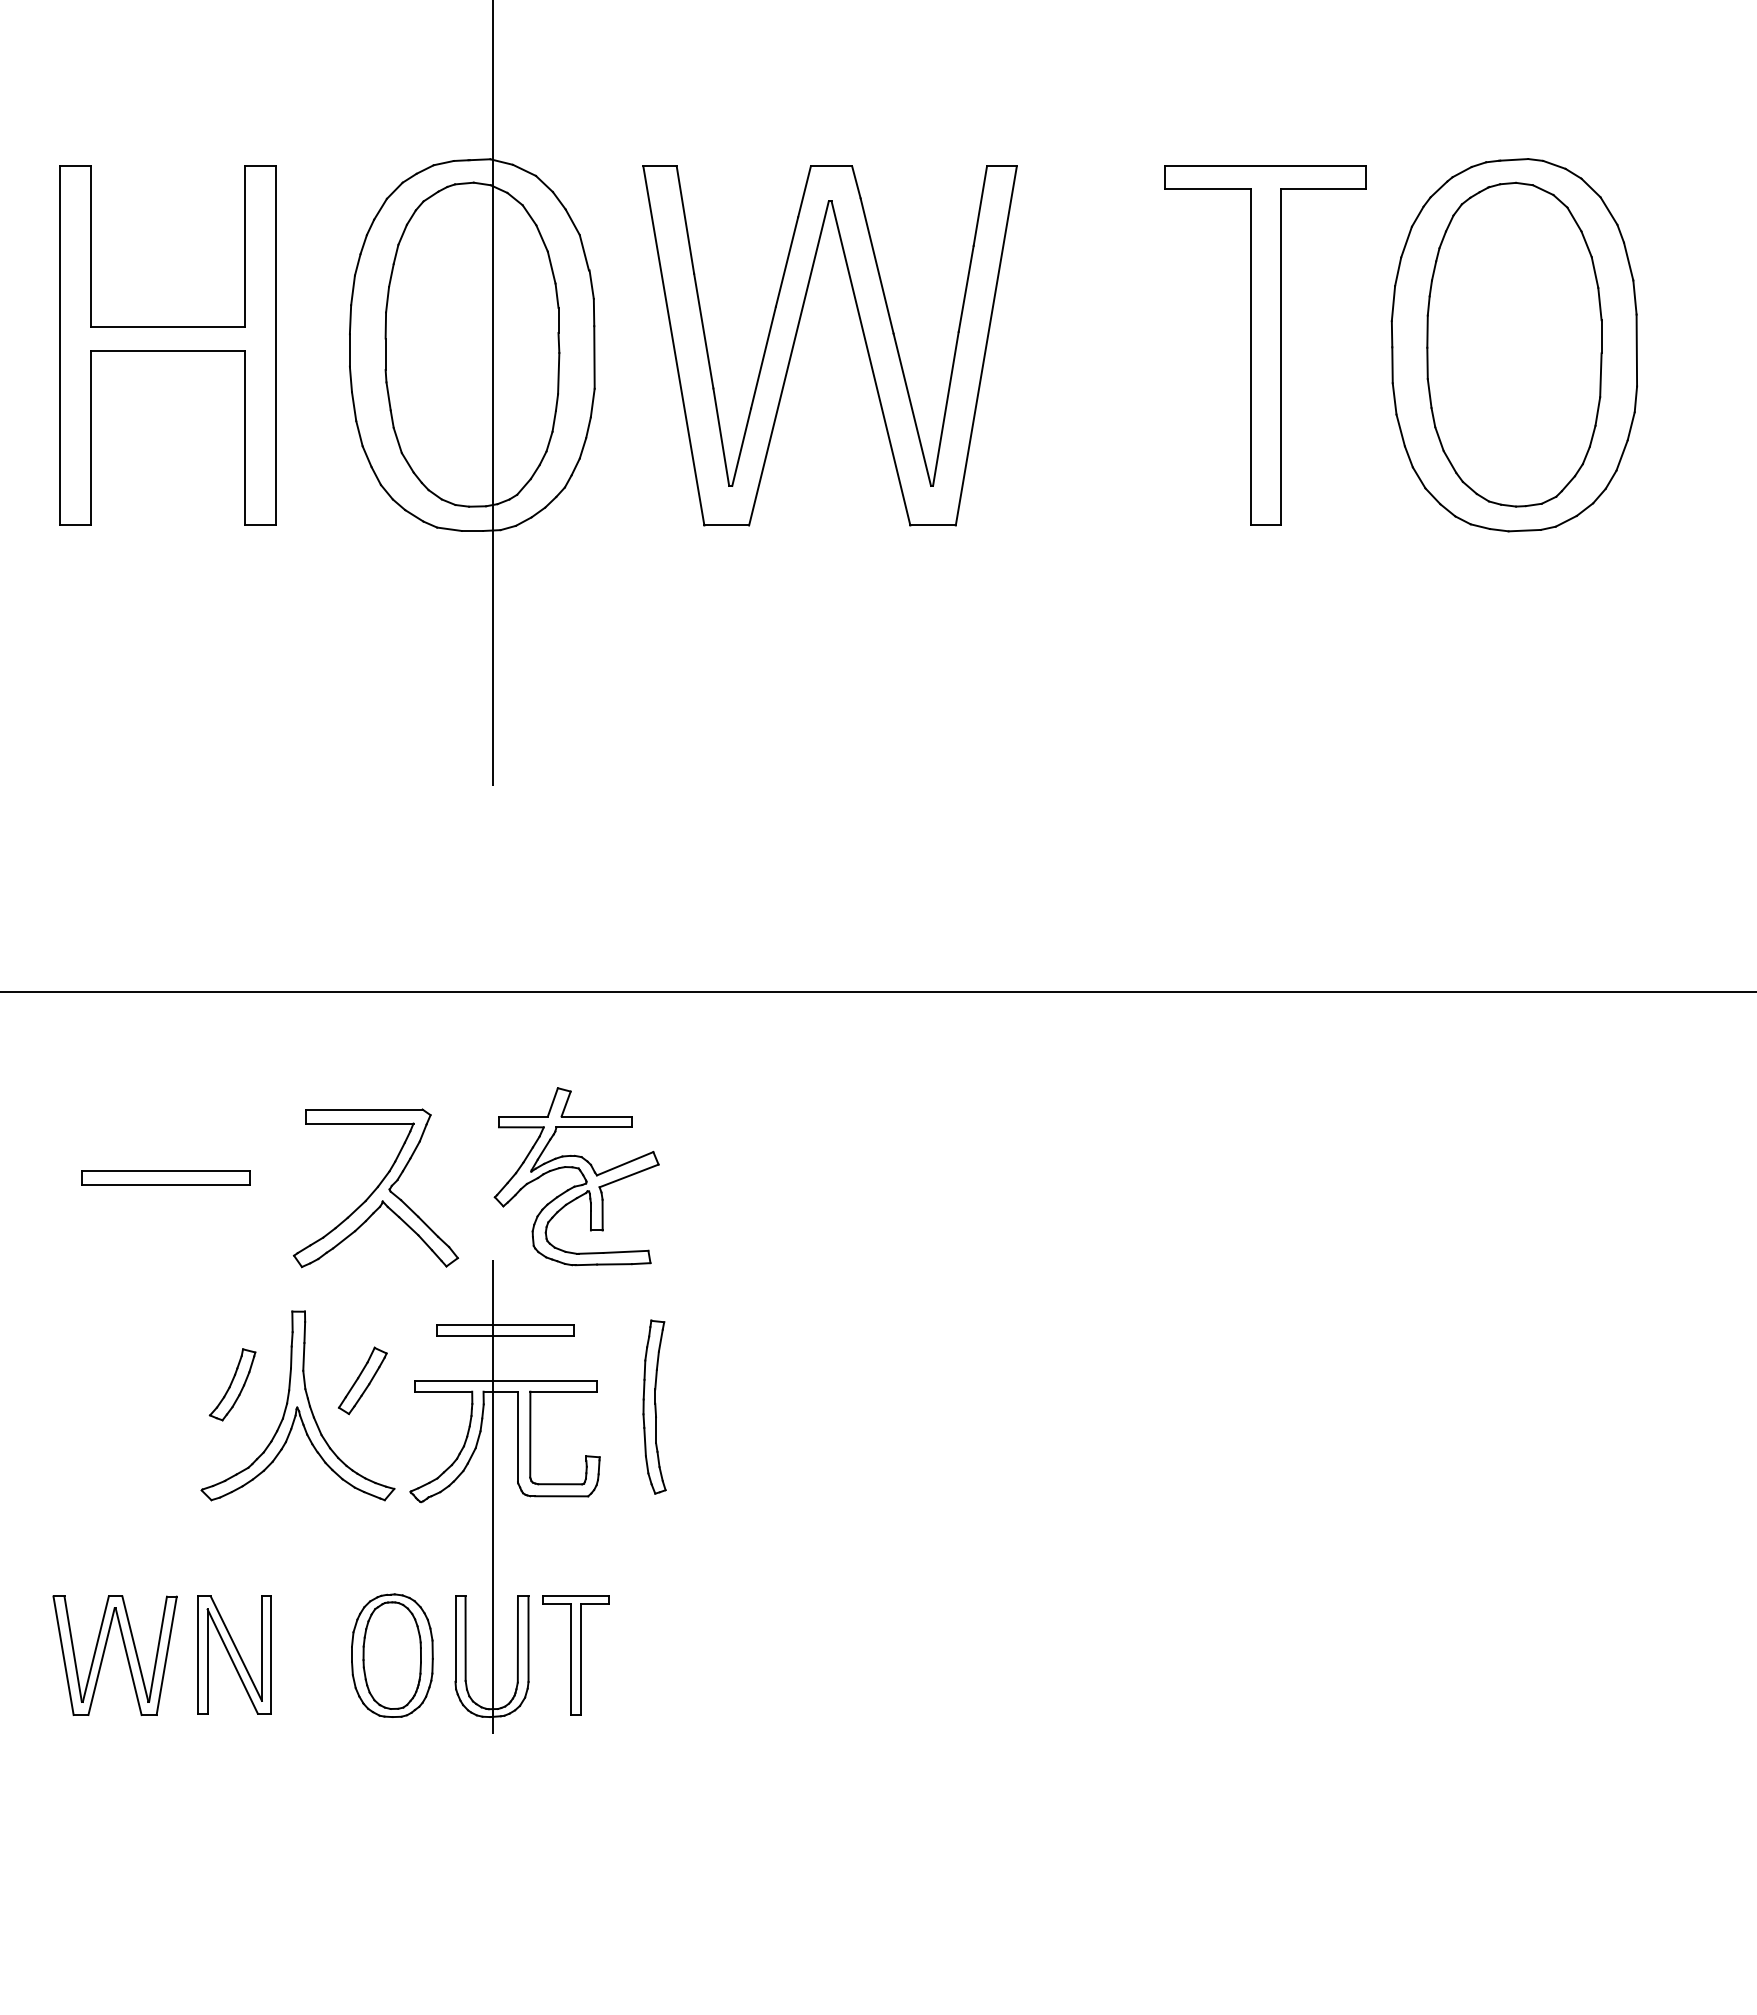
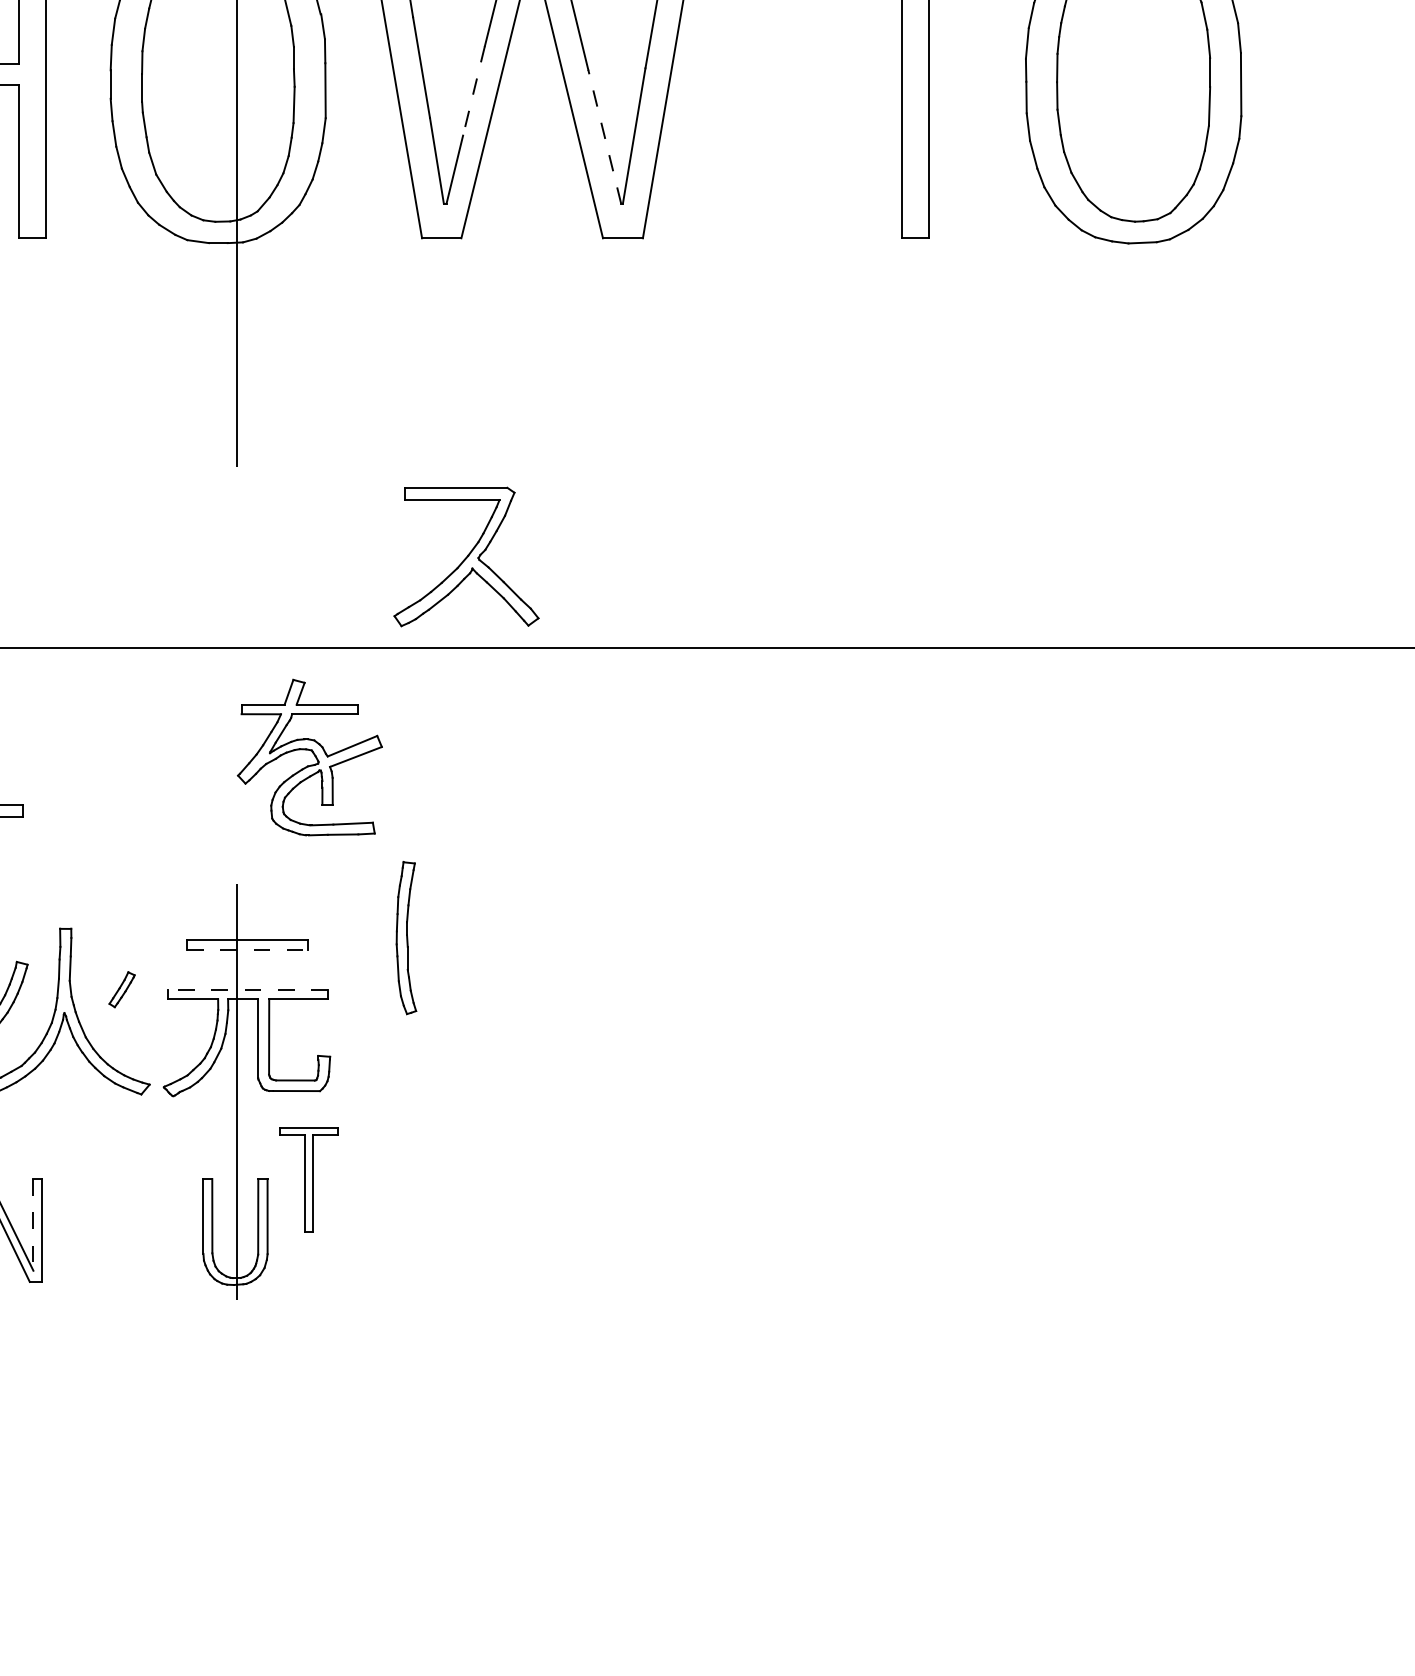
line: (763, 358) -> (474, 91), solid -> dashed
line: (912, 409) -> (604, 136), solid -> dashed
part: (576, 1176) -> (309, 757), moved
part: (375, 1188) -> (466, 557), moved
line: (505, 1336) -> (247, 950), solid -> dashed
part: (362, 1380) -> (121, 989), size x0.6
line: (505, 1381) -> (247, 990), solid -> dashed
part: (654, 1406) -> (406, 937), moved
line: (261, 1649) -> (33, 1225), solid -> dashed
part: (392, 1655) -> (148, 1230), removed
part: (575, 1655) -> (308, 1179), moved

